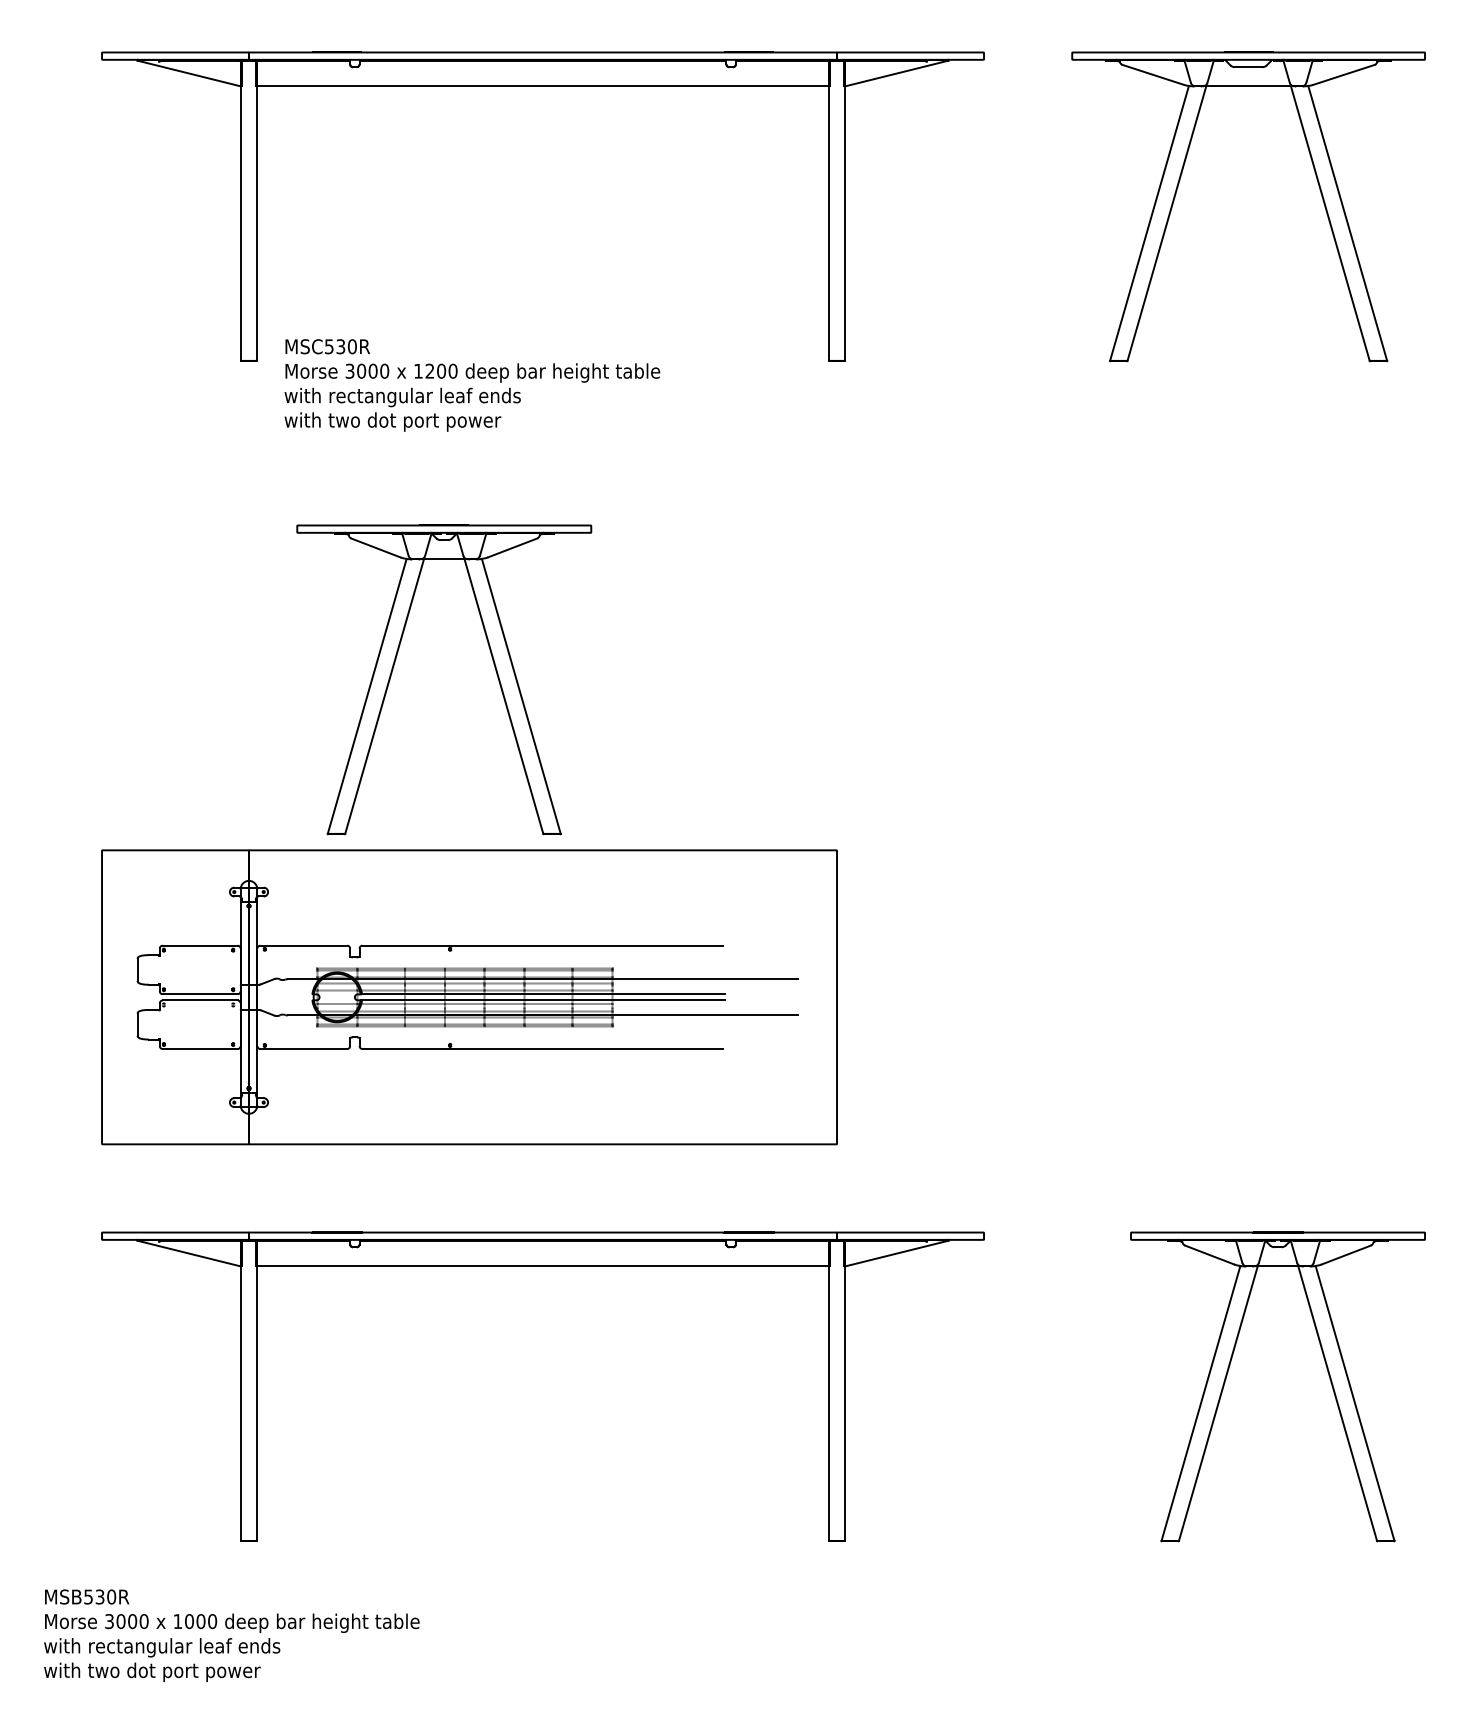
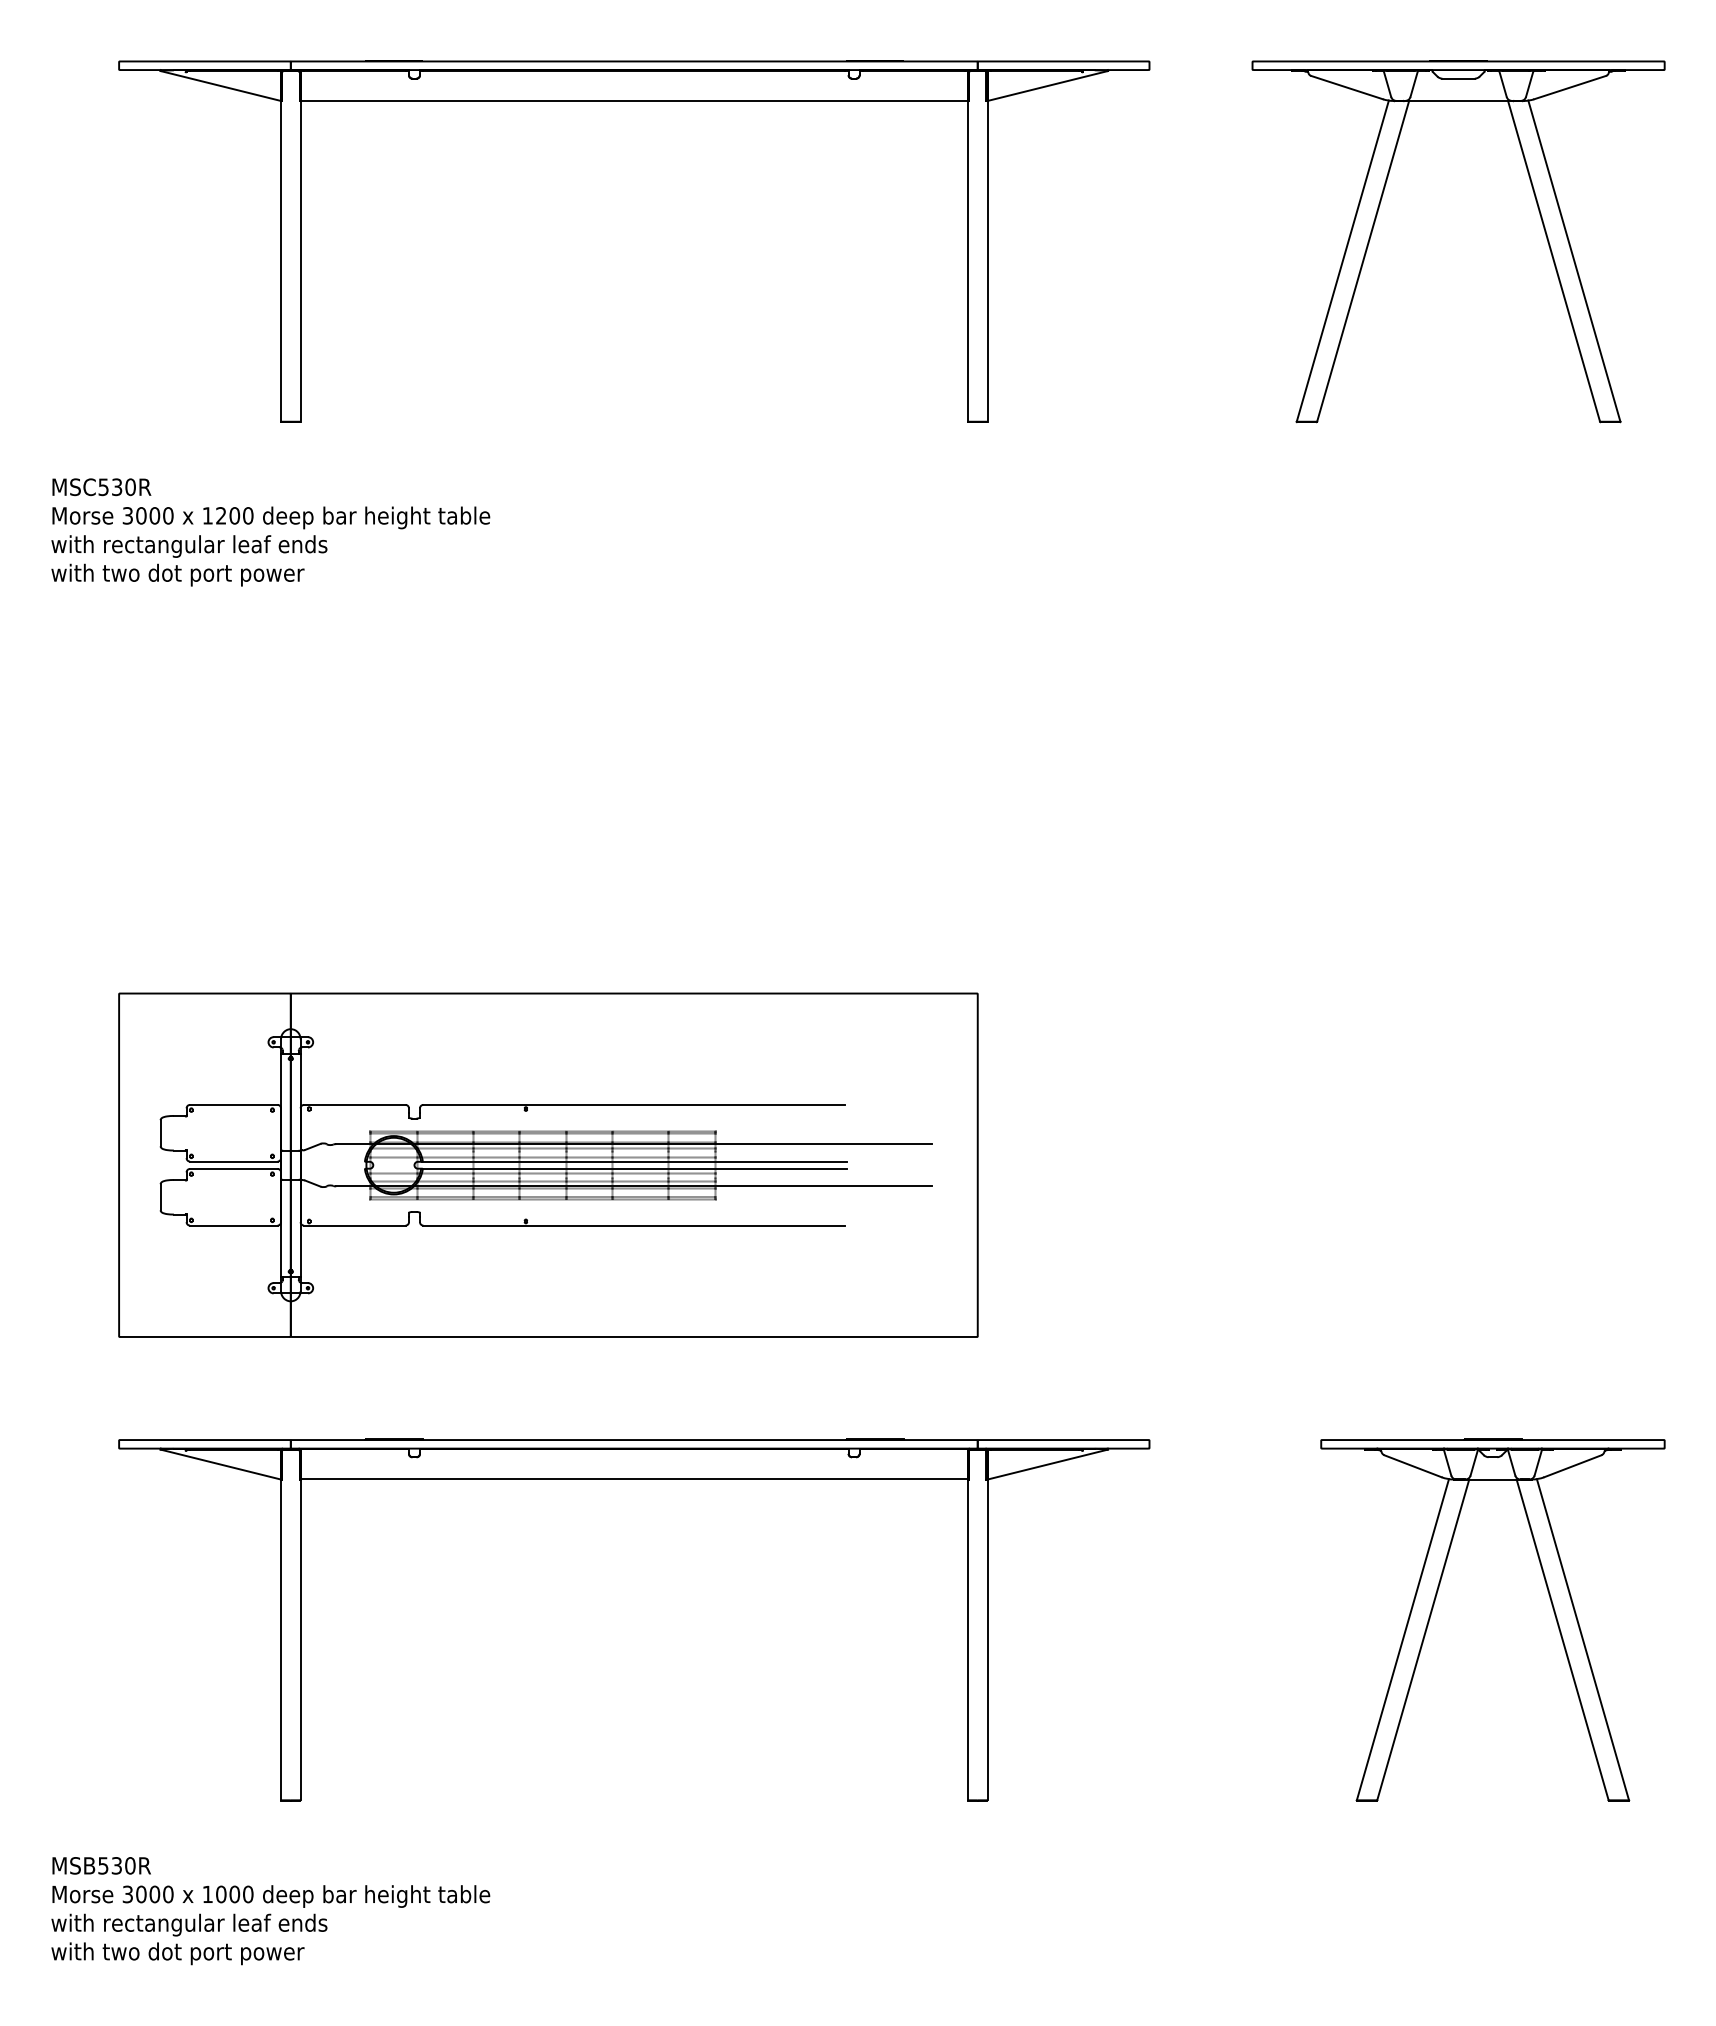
text: (472, 385) -> (270, 532), moved
part: (394, 667) -> (460, 779), removed

